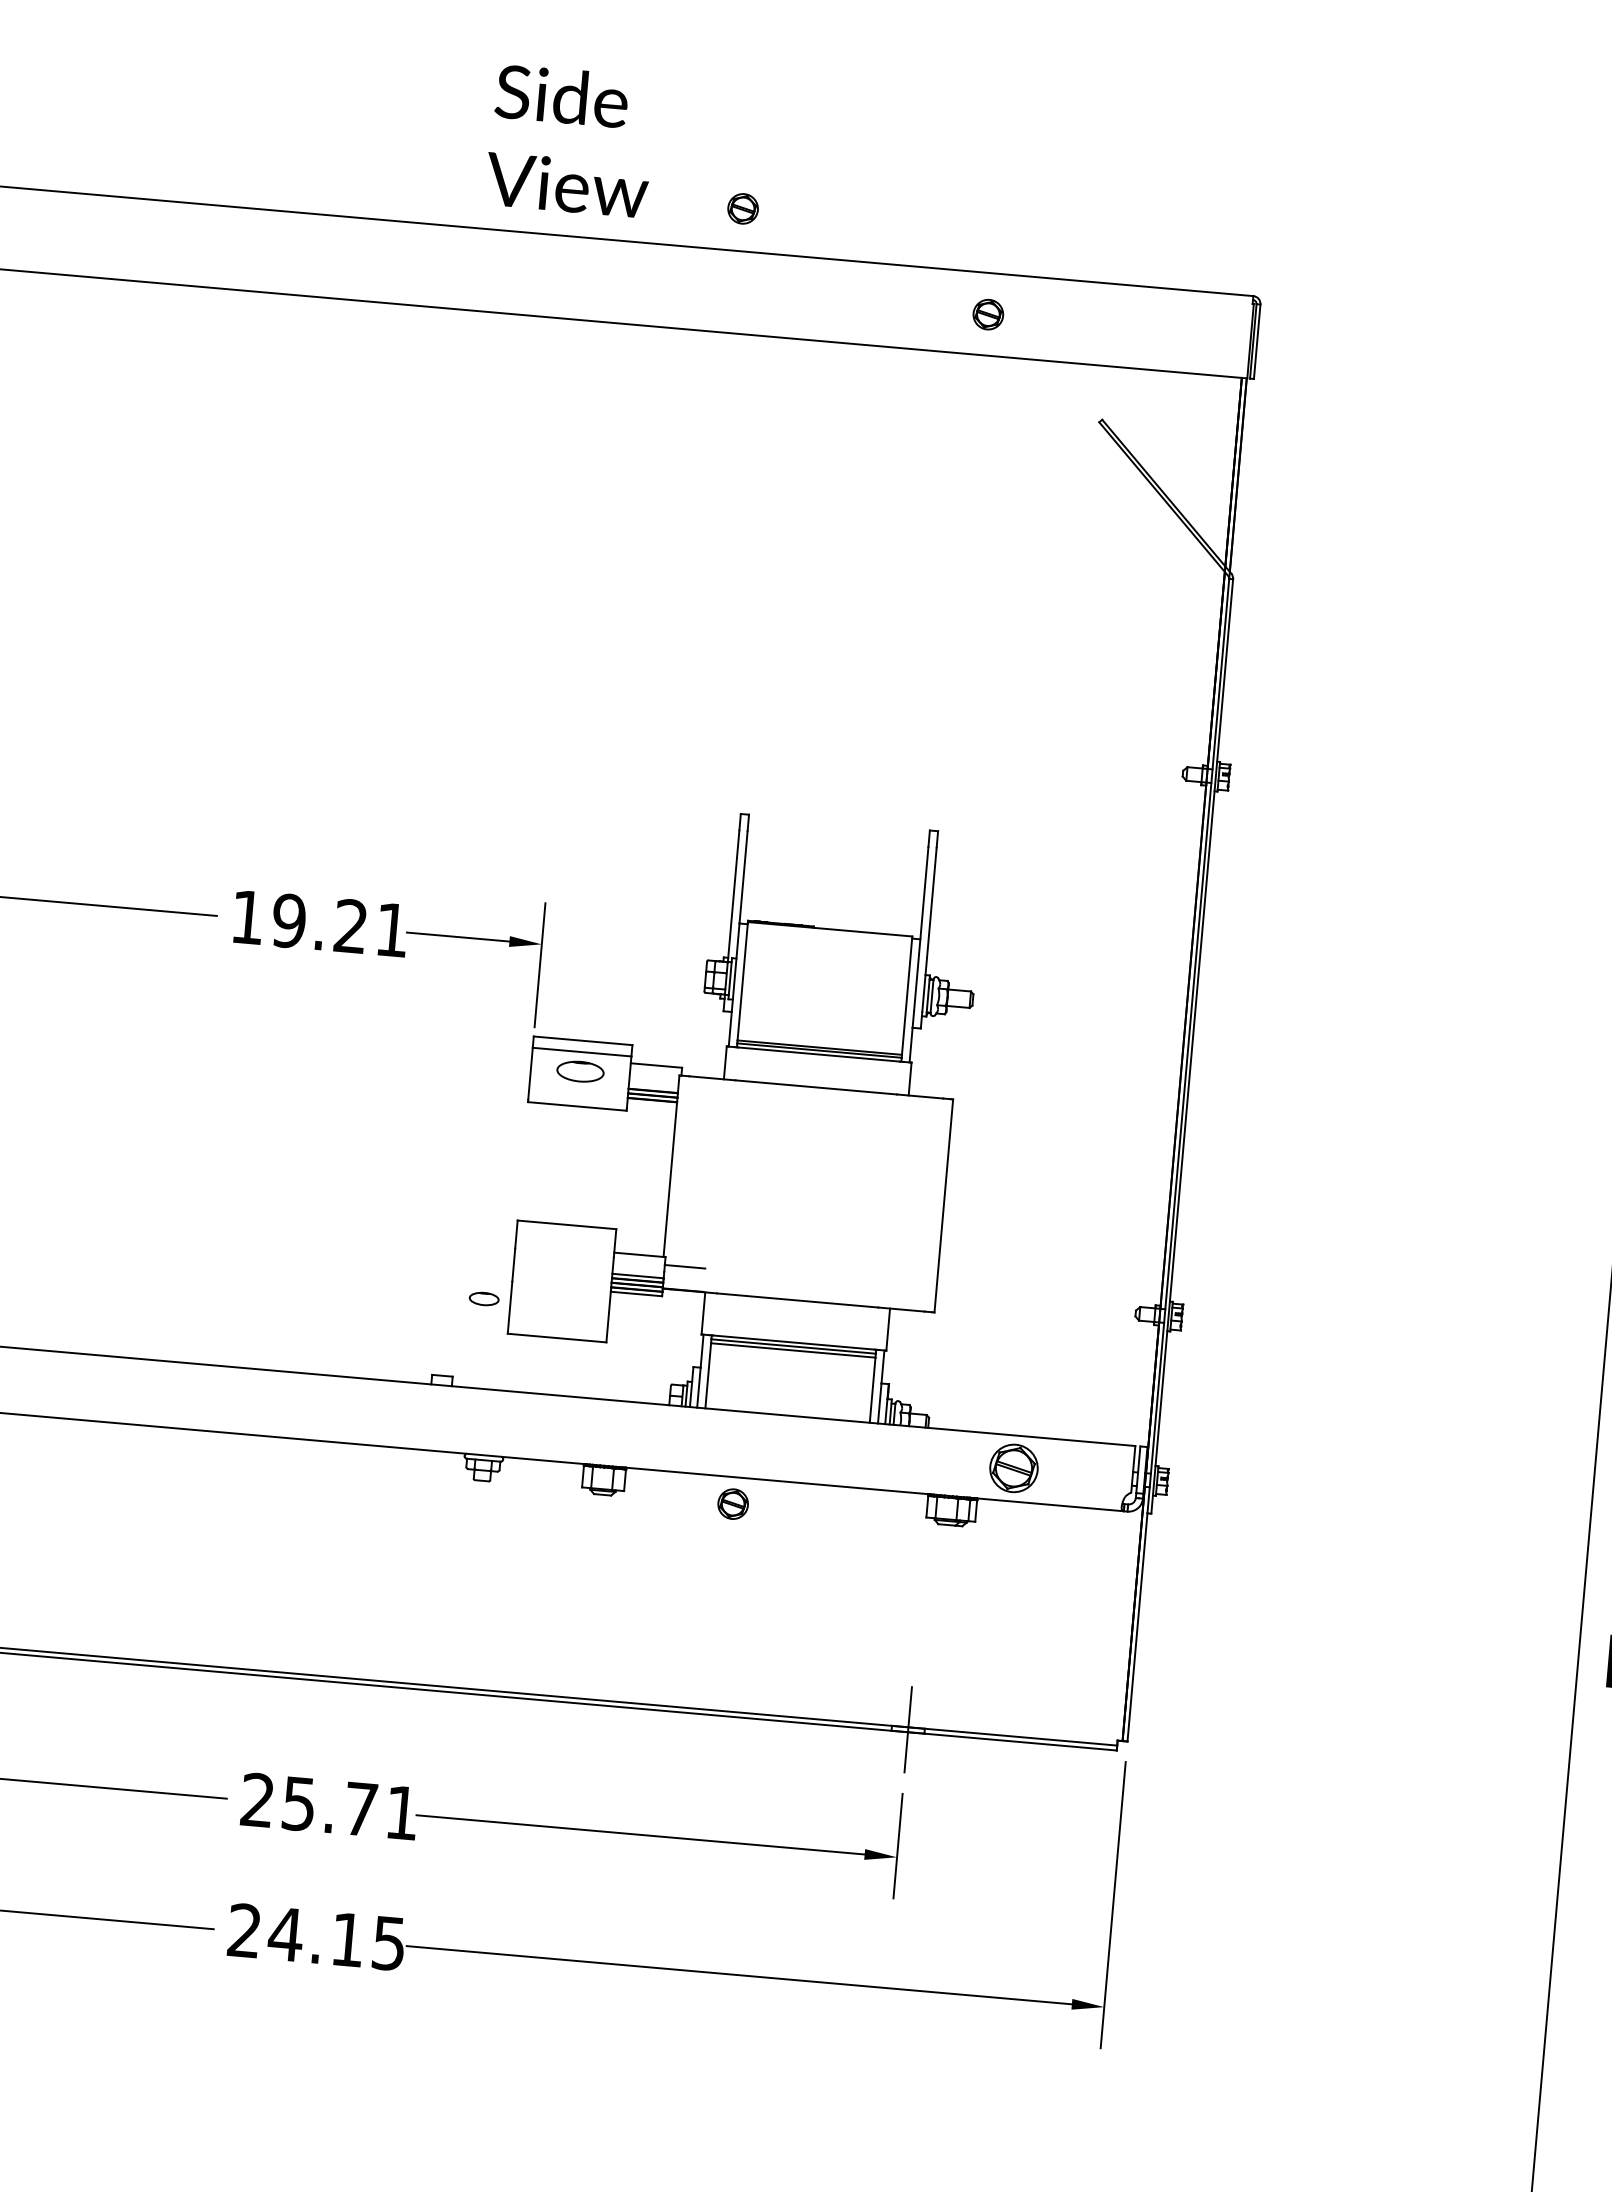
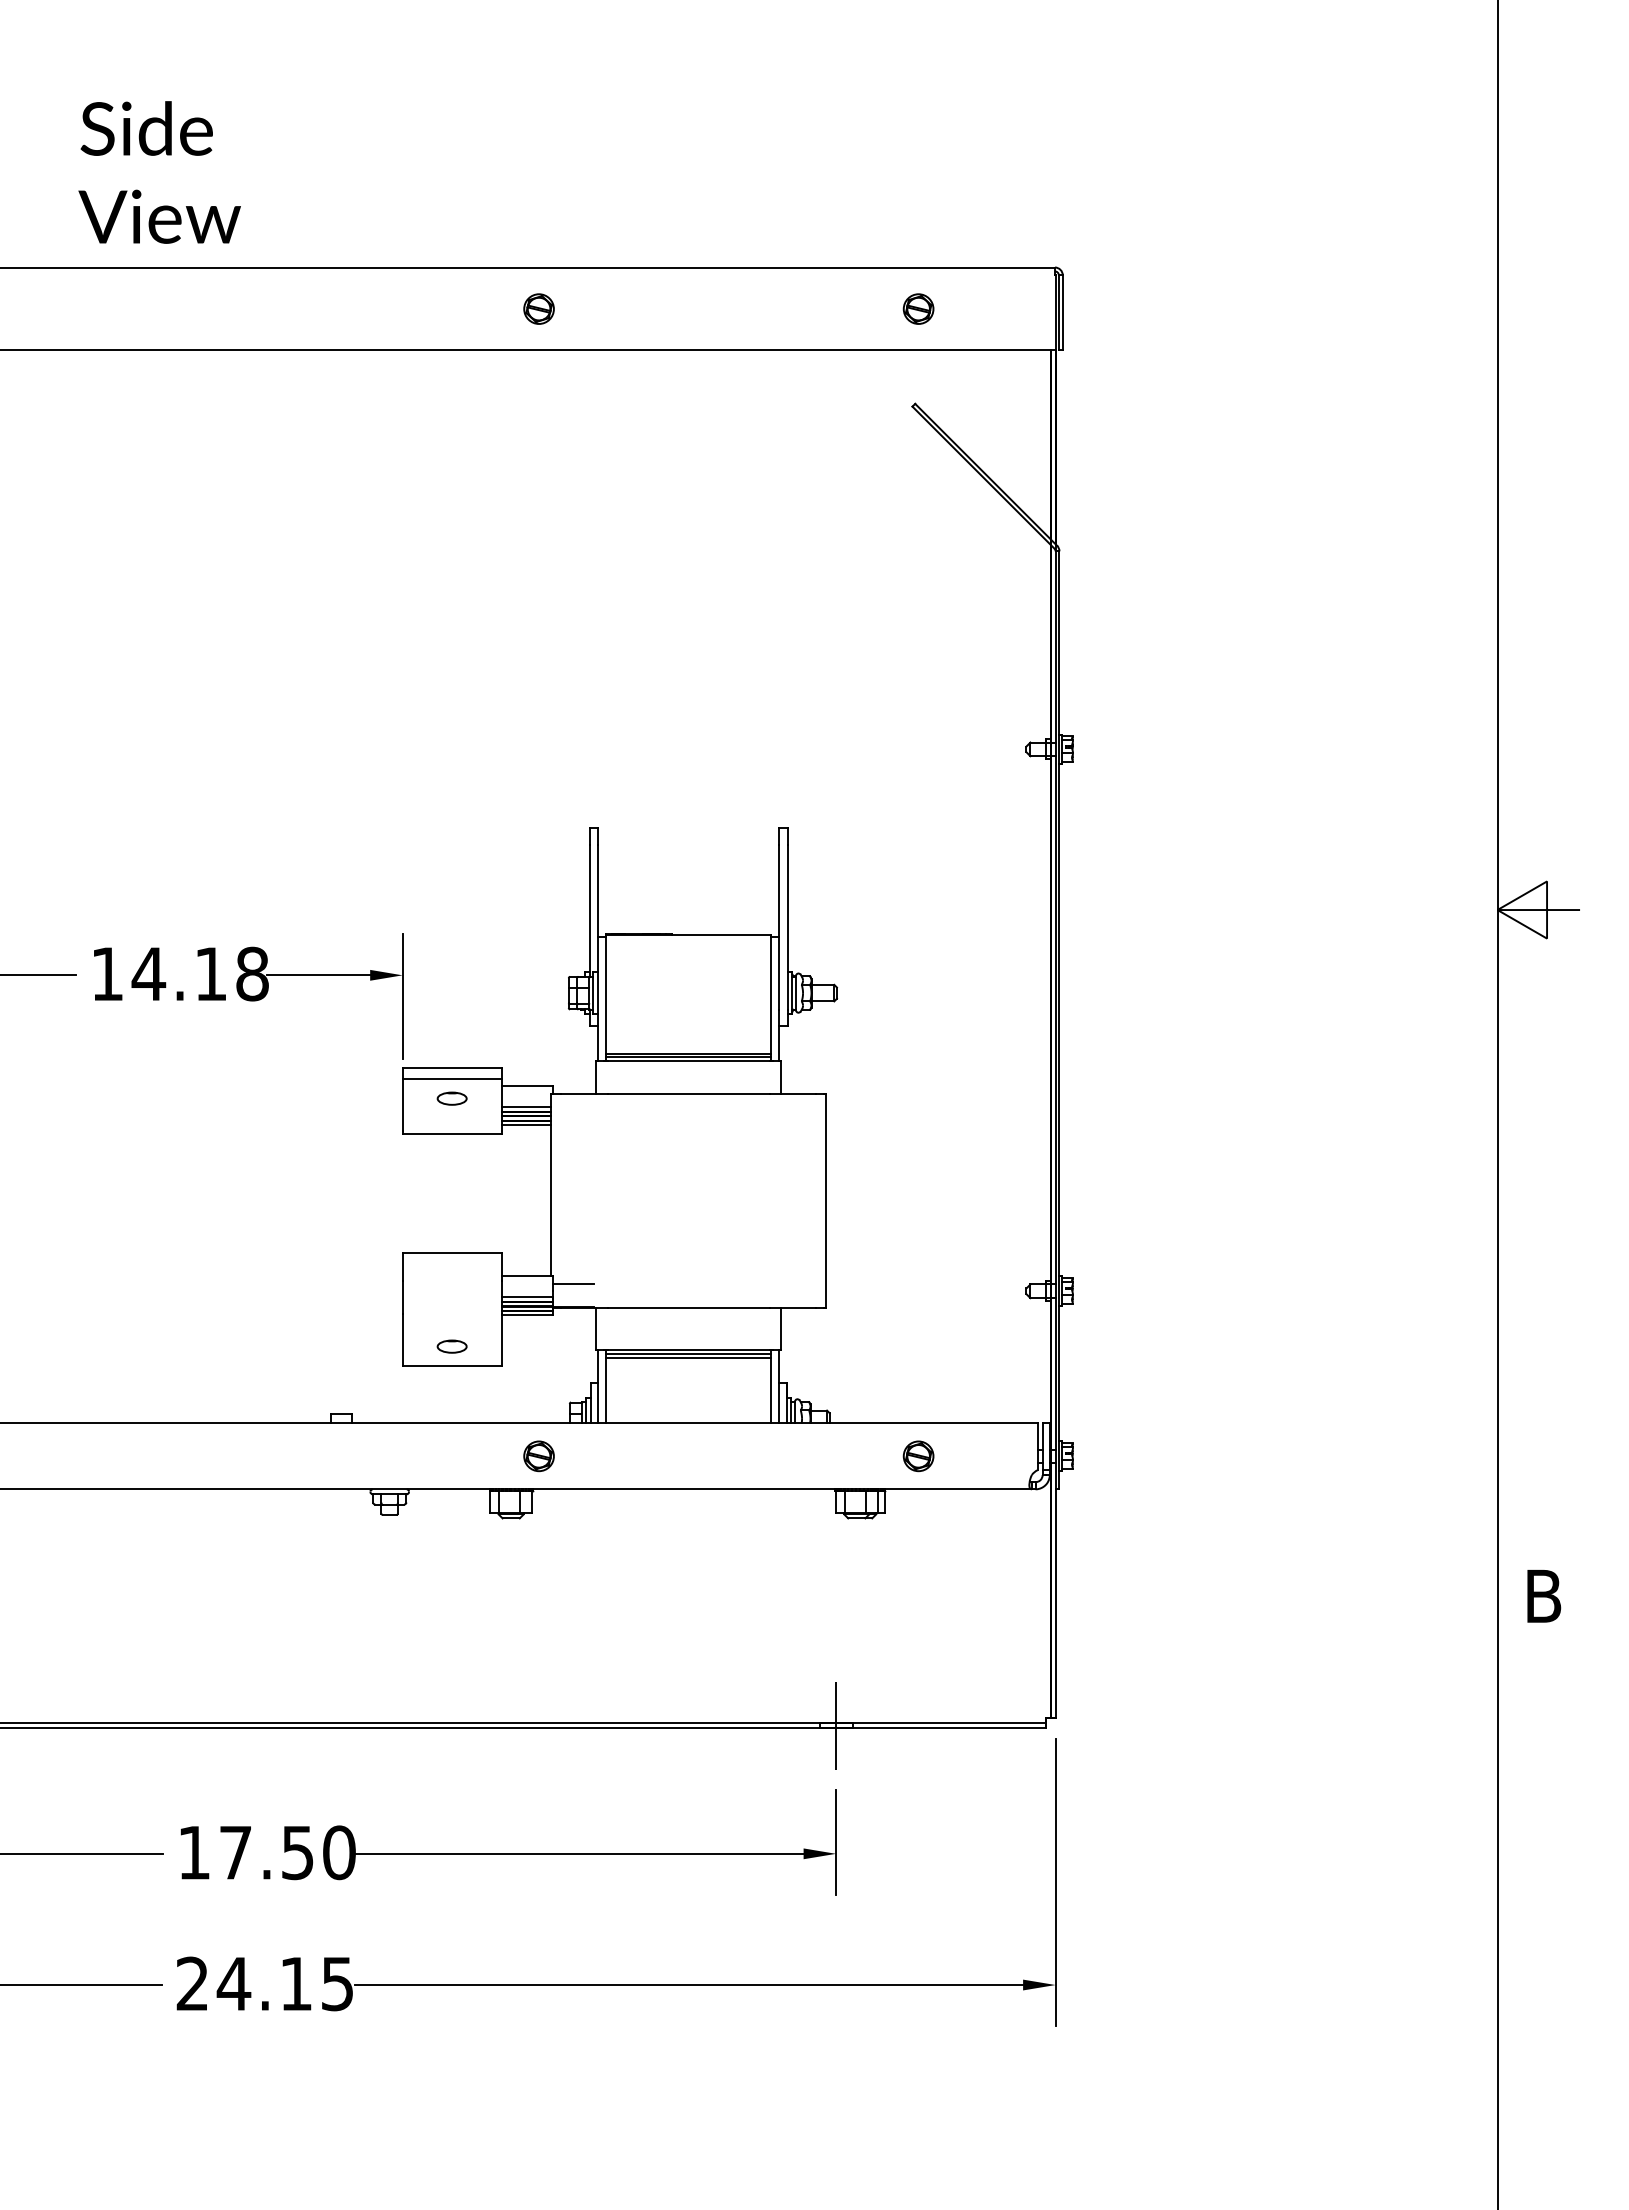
text: (570, 141) -> (159, 172), moved
part: (742, 208) -> (538, 308), moved
part: (988, 314) -> (918, 308), moved
text: (339, 924) -> (199, 973), 19.21 -> 14.18
part: (579, 1071) -> (451, 1098), size x0.62
line: (653, 1086) -> (526, 1107), added
line: (652, 1104) -> (526, 1125), added
part: (483, 1298) -> (451, 1346), moved
part: (1013, 1468) -> (918, 1456), size x0.62
part: (732, 1504) -> (538, 1456), moved
text: (329, 1806) -> (266, 1852), 25.71 -> 17.50

